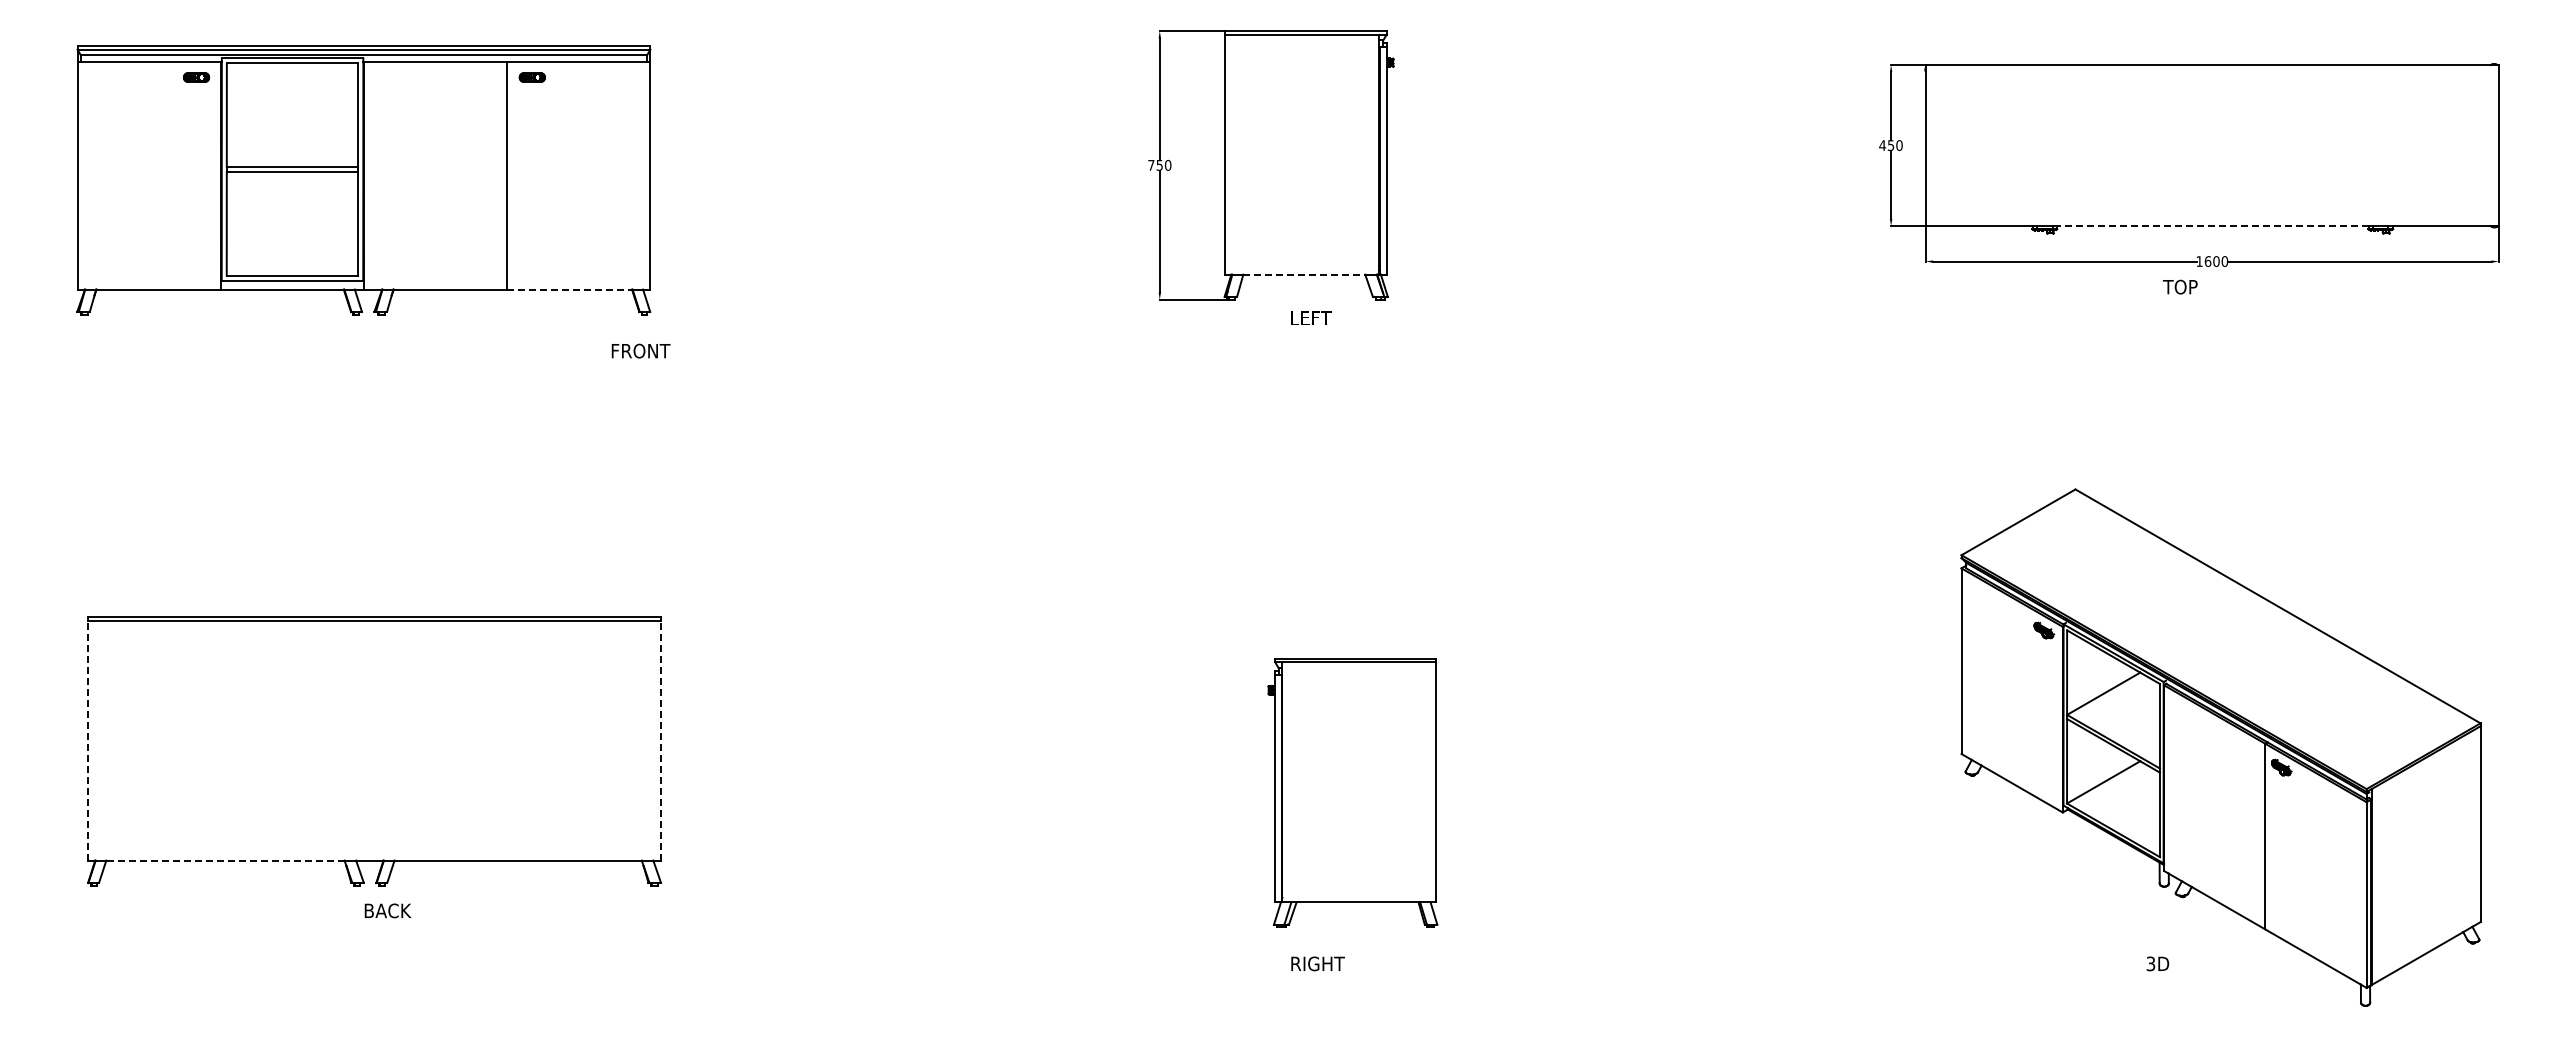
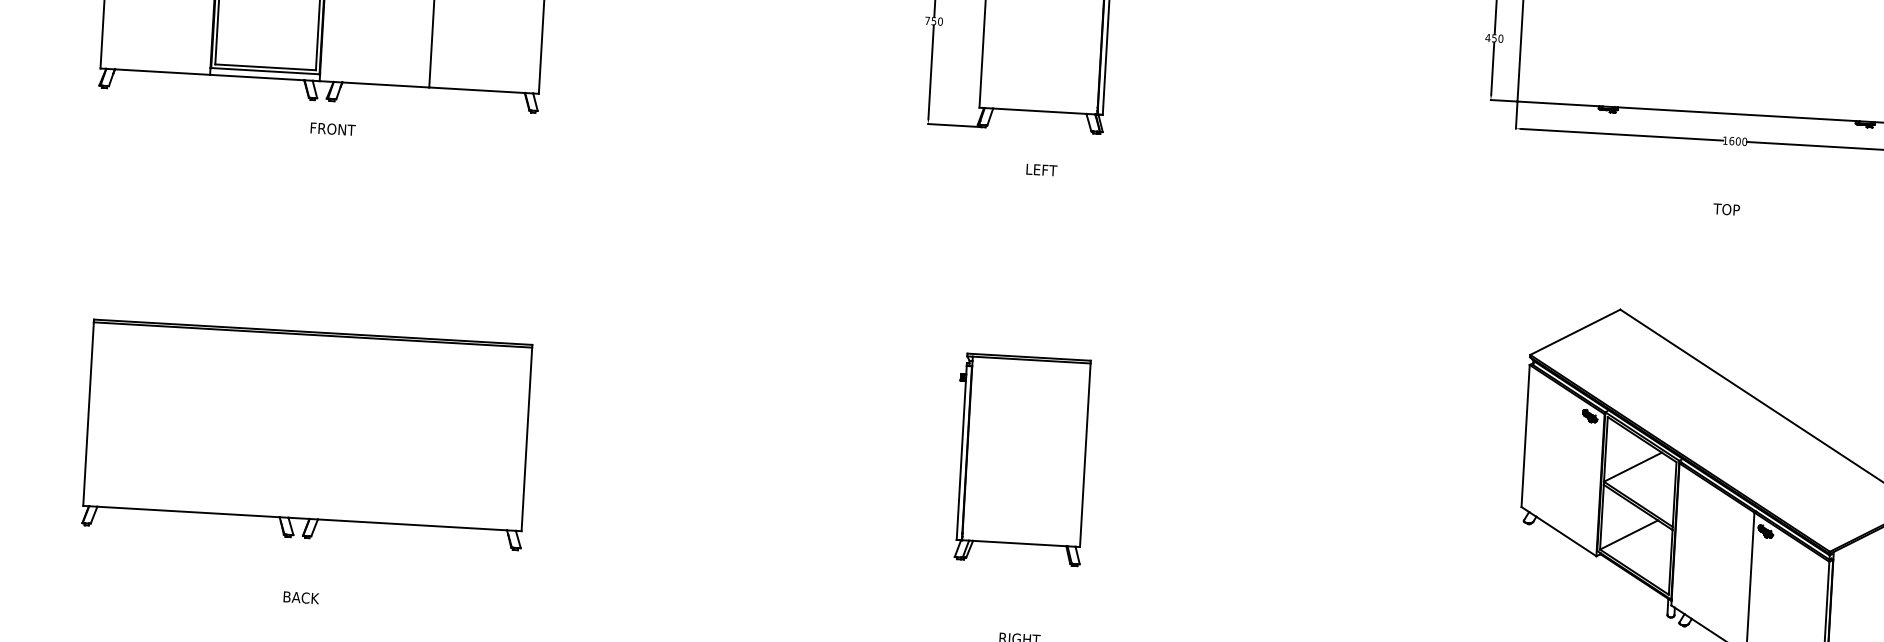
line: (2212, 226) -> (1736, 114), dashed -> solid
line: (1304, 274) -> (1039, 111), dashed -> solid
text: (2180, 286) -> (1726, 209), moved
line: (570, 289) -> (477, 90), dashed -> solid
text: (1311, 317) -> (1041, 169), moved
text: (640, 350) -> (332, 128), moved
line: (87, 740) -> (88, 414), dashed -> solid
line: (660, 740) -> (526, 439), dashed -> solid
part: (1352, 792) -> (1020, 459), moved
line: (224, 860) -> (187, 511), dashed -> solid
text: (387, 910) -> (301, 597), moved

